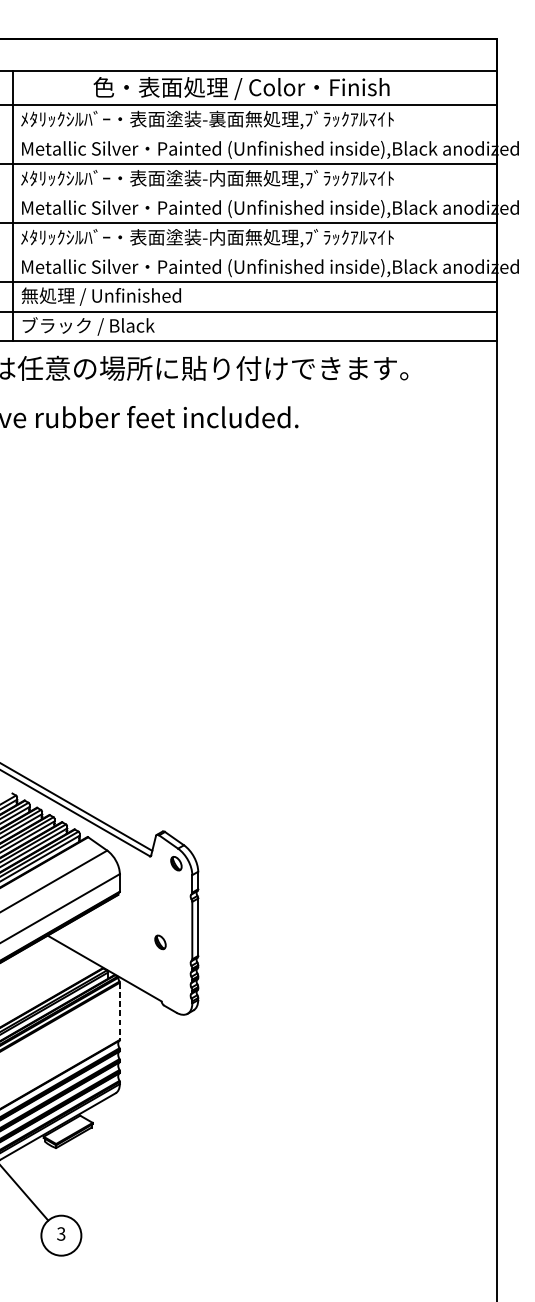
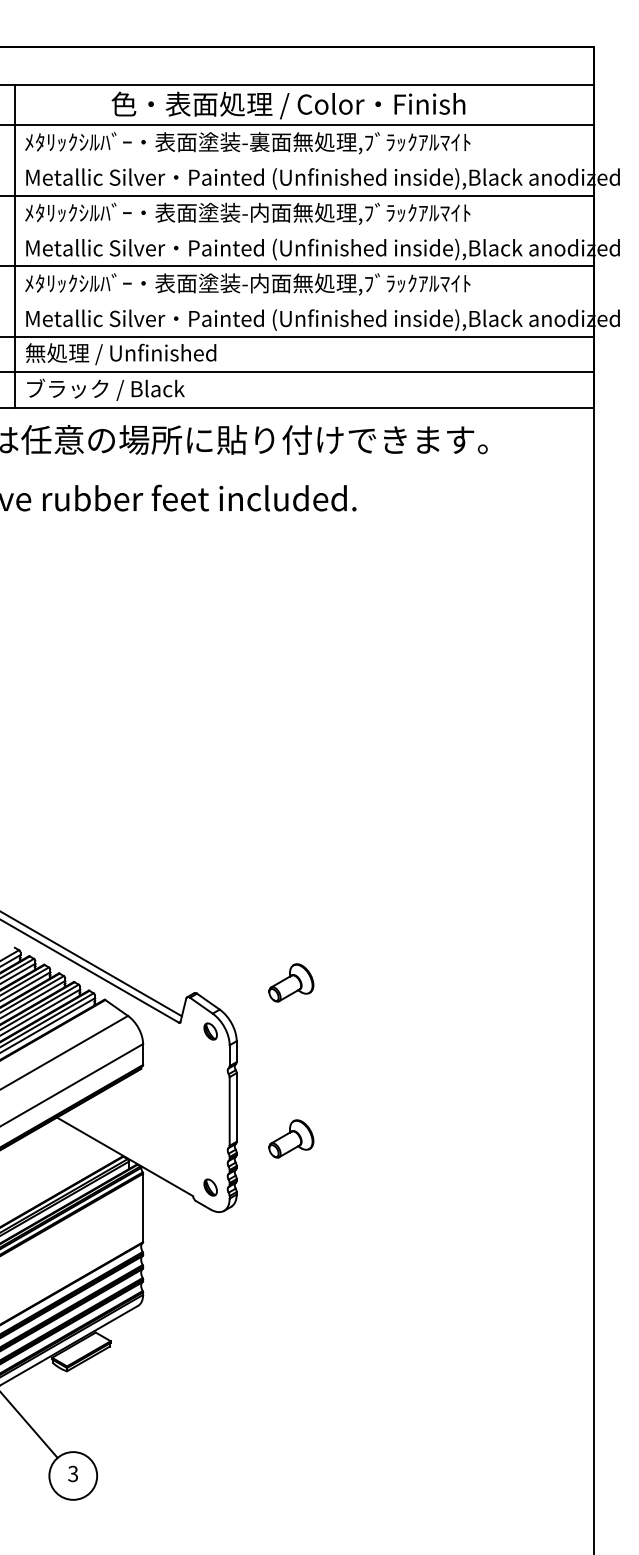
part: (244, 822) -> (291, 982), added
part: (160, 942) -> (210, 1187), moved
part: (244, 953) -> (291, 1138), added
line: (120, 1011) -> (143, 1208), dashed -> solid

